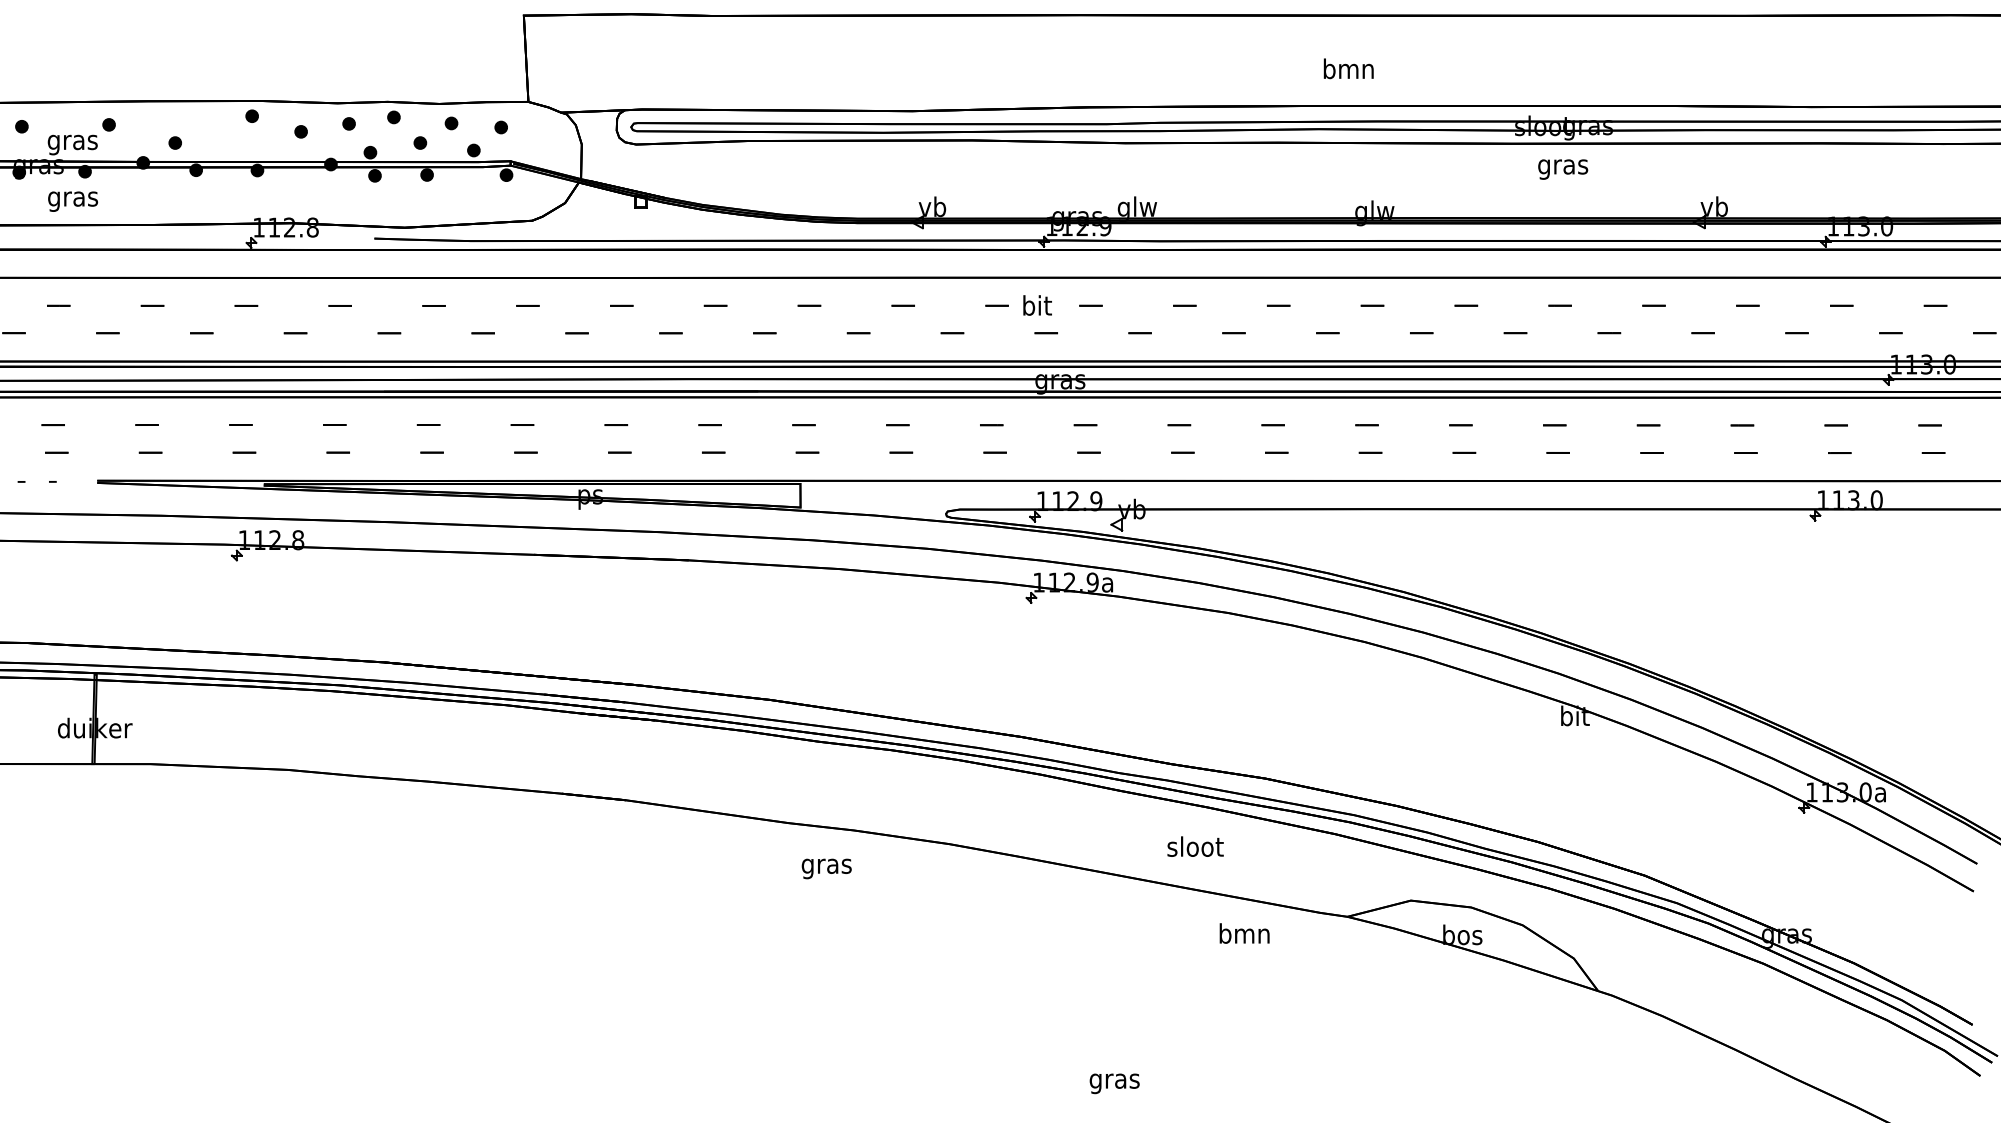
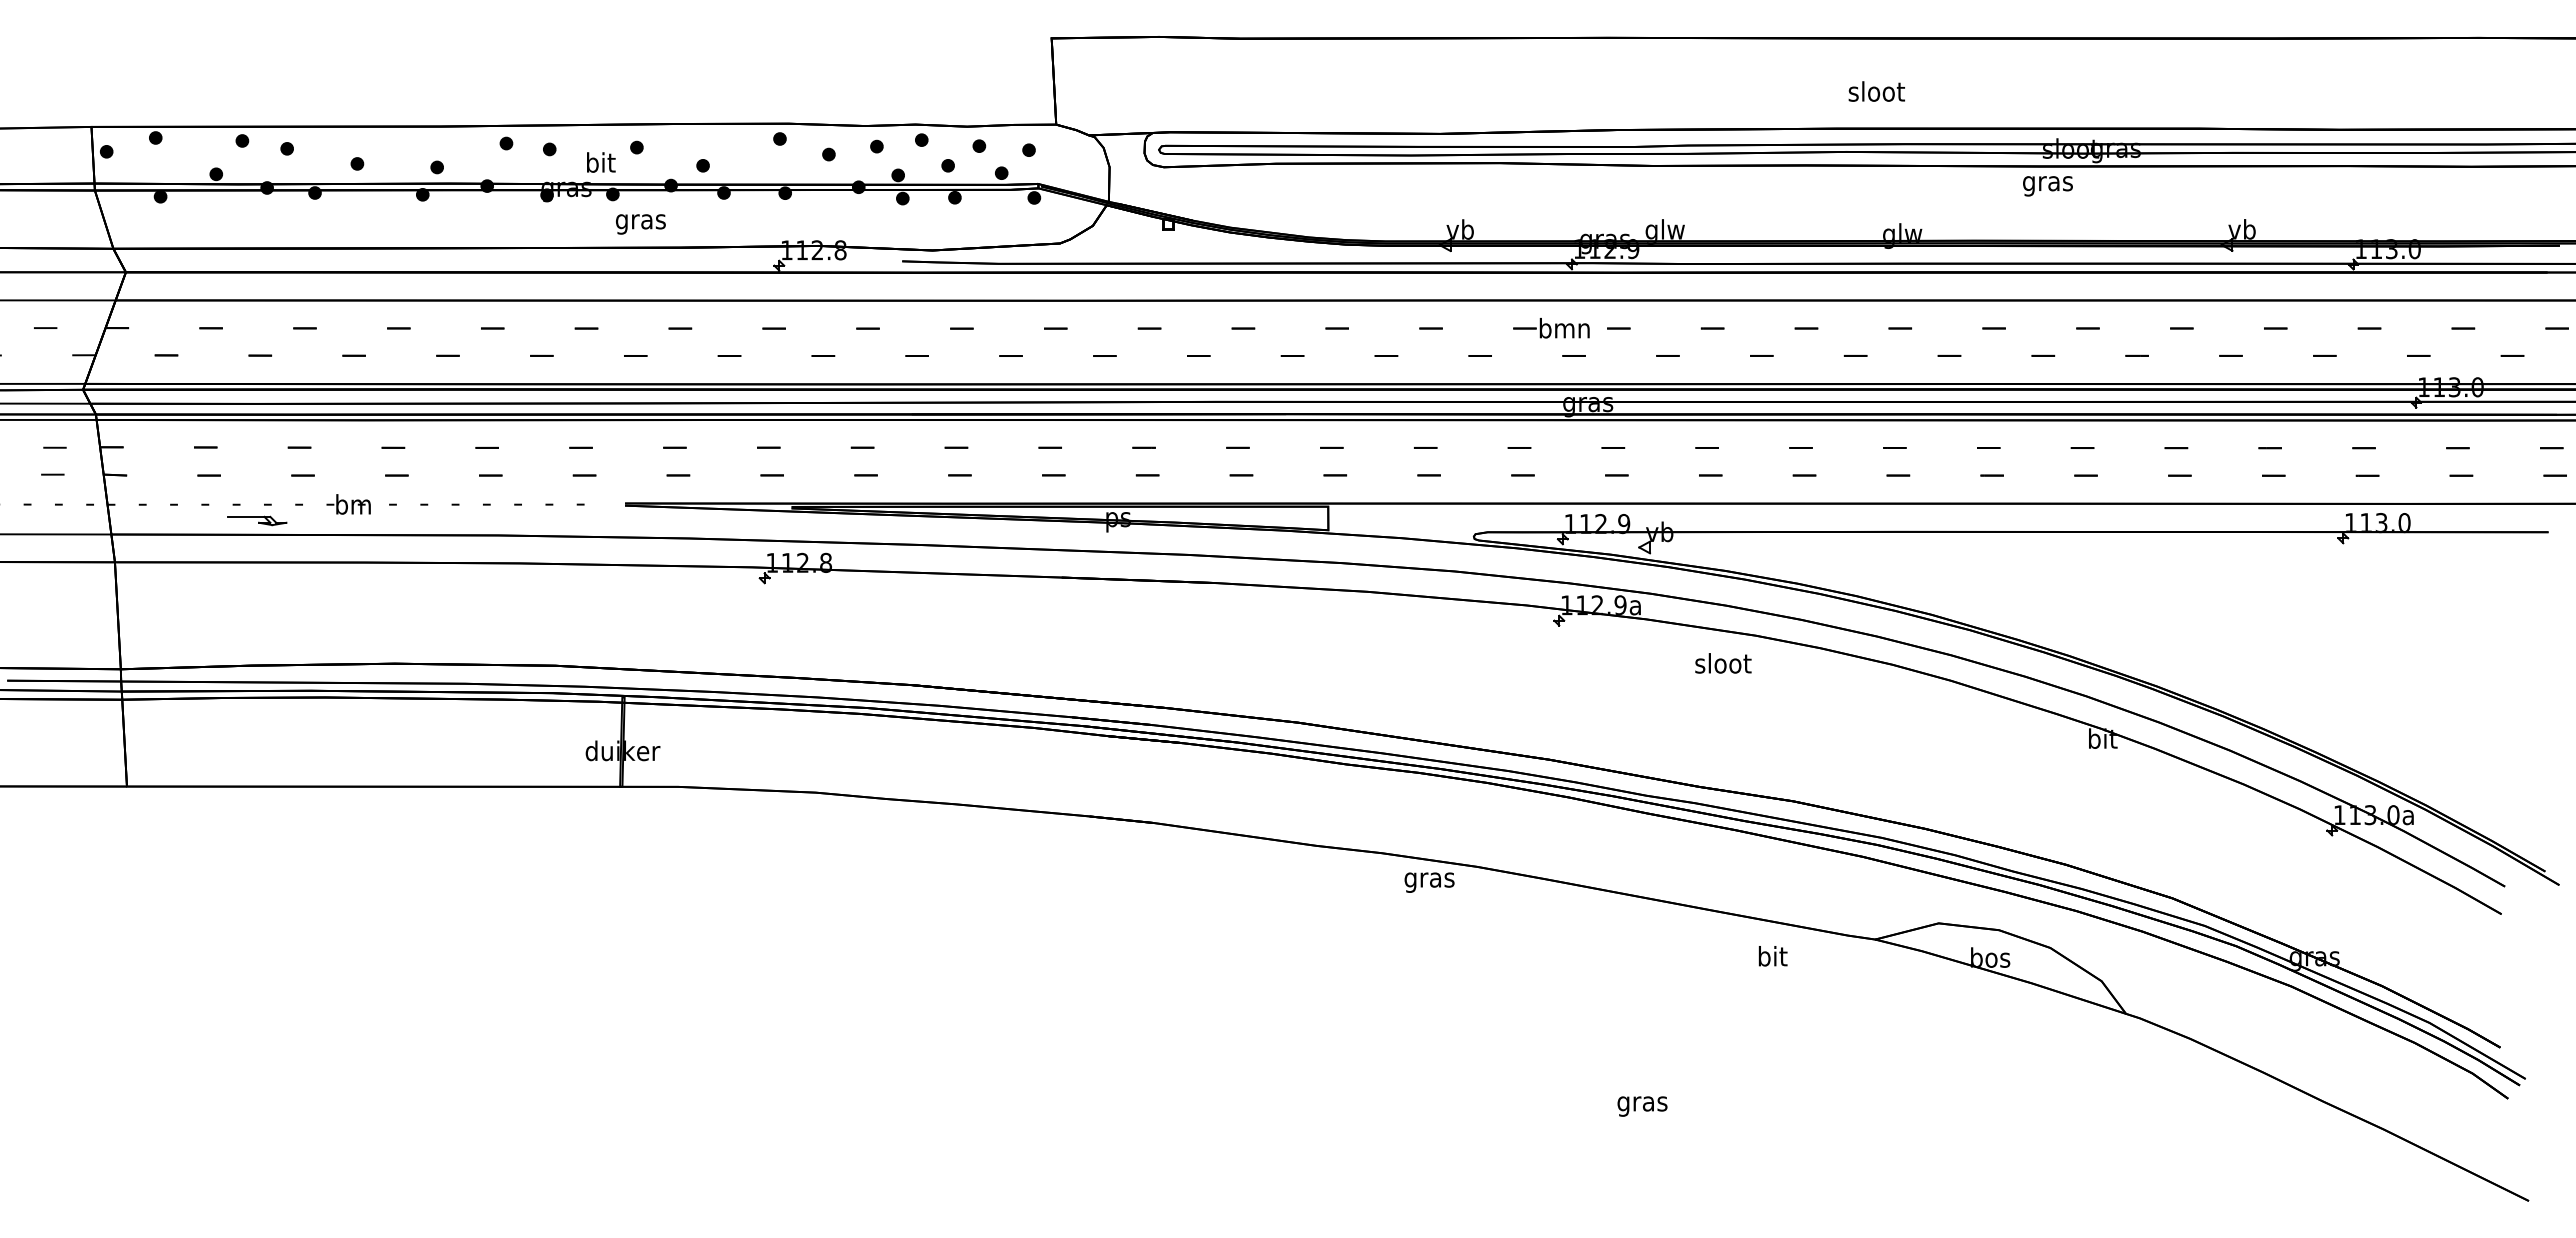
text: (1348, 68) -> (1876, 91), bmn -> sloot
text: (72, 142) -> (600, 165), gras -> bit
text: (1562, 169) -> (2047, 186), moved
text: (72, 201) -> (640, 224), moved
text: (1036, 304) -> (1564, 327), bit -> bmn
text: (1195, 846) -> (1723, 663), moved
text: (826, 868) -> (1429, 882), moved
text: (1244, 933) -> (1772, 956), bmn -> bit

